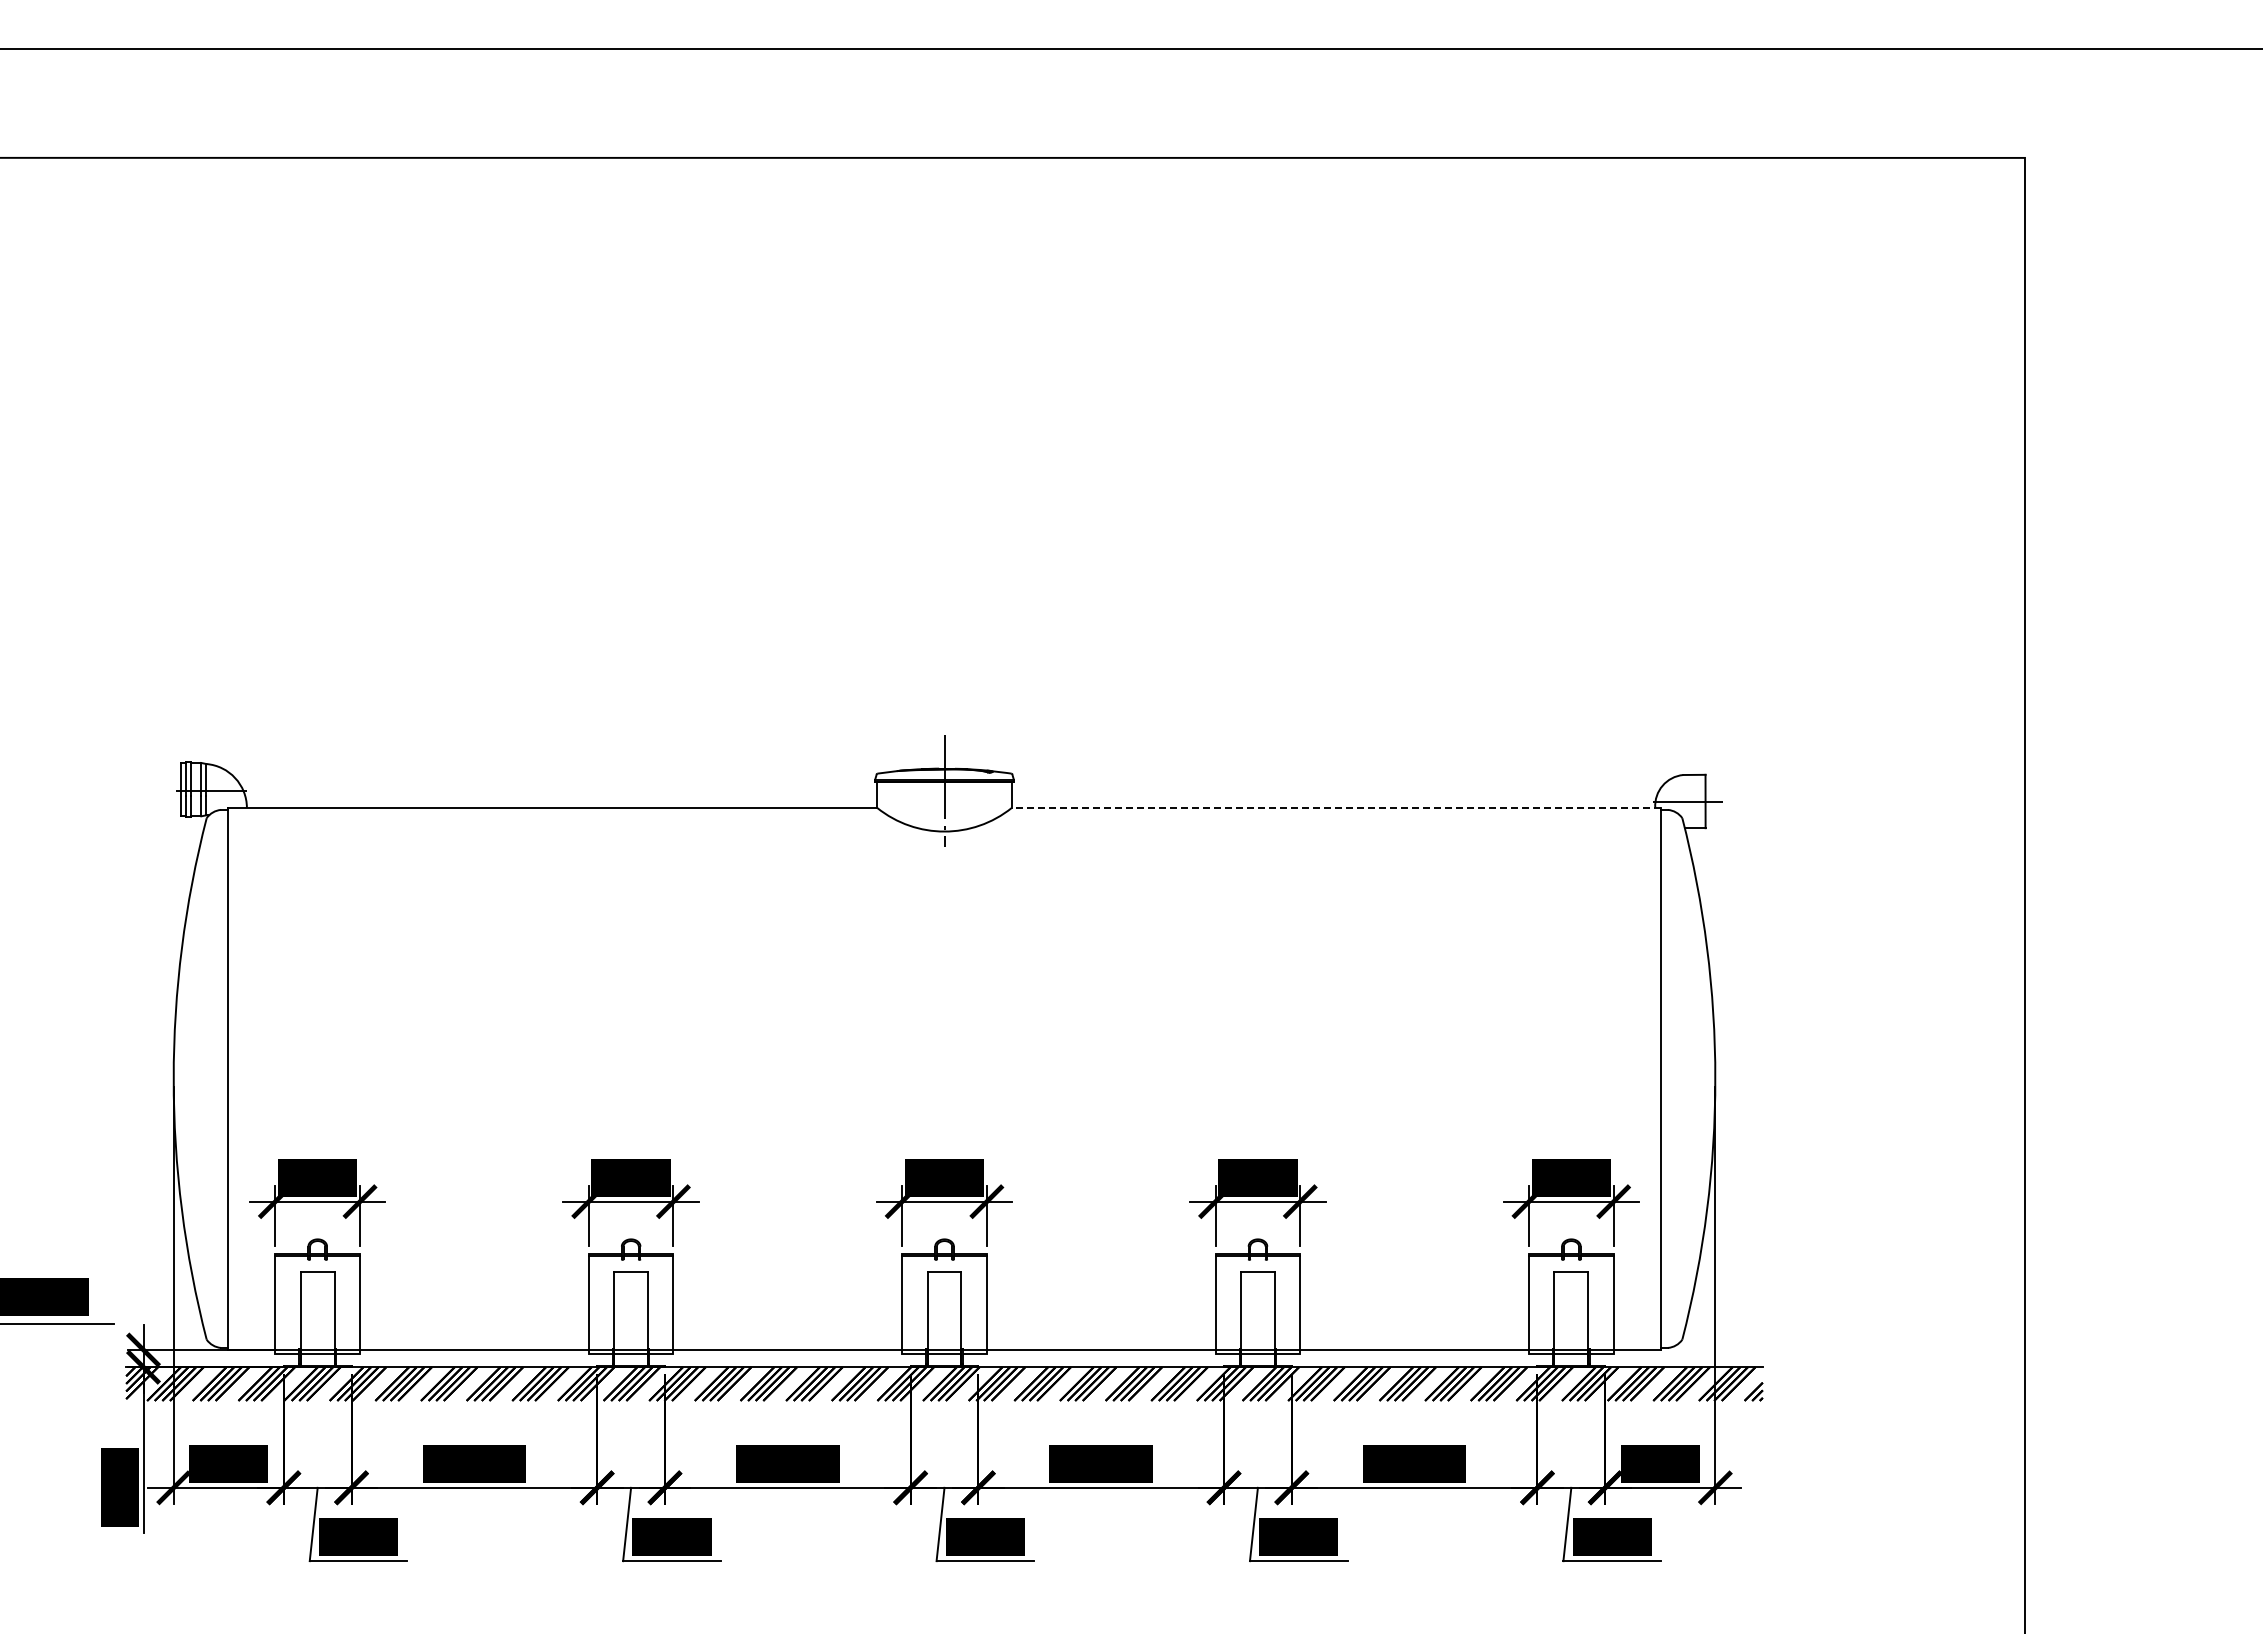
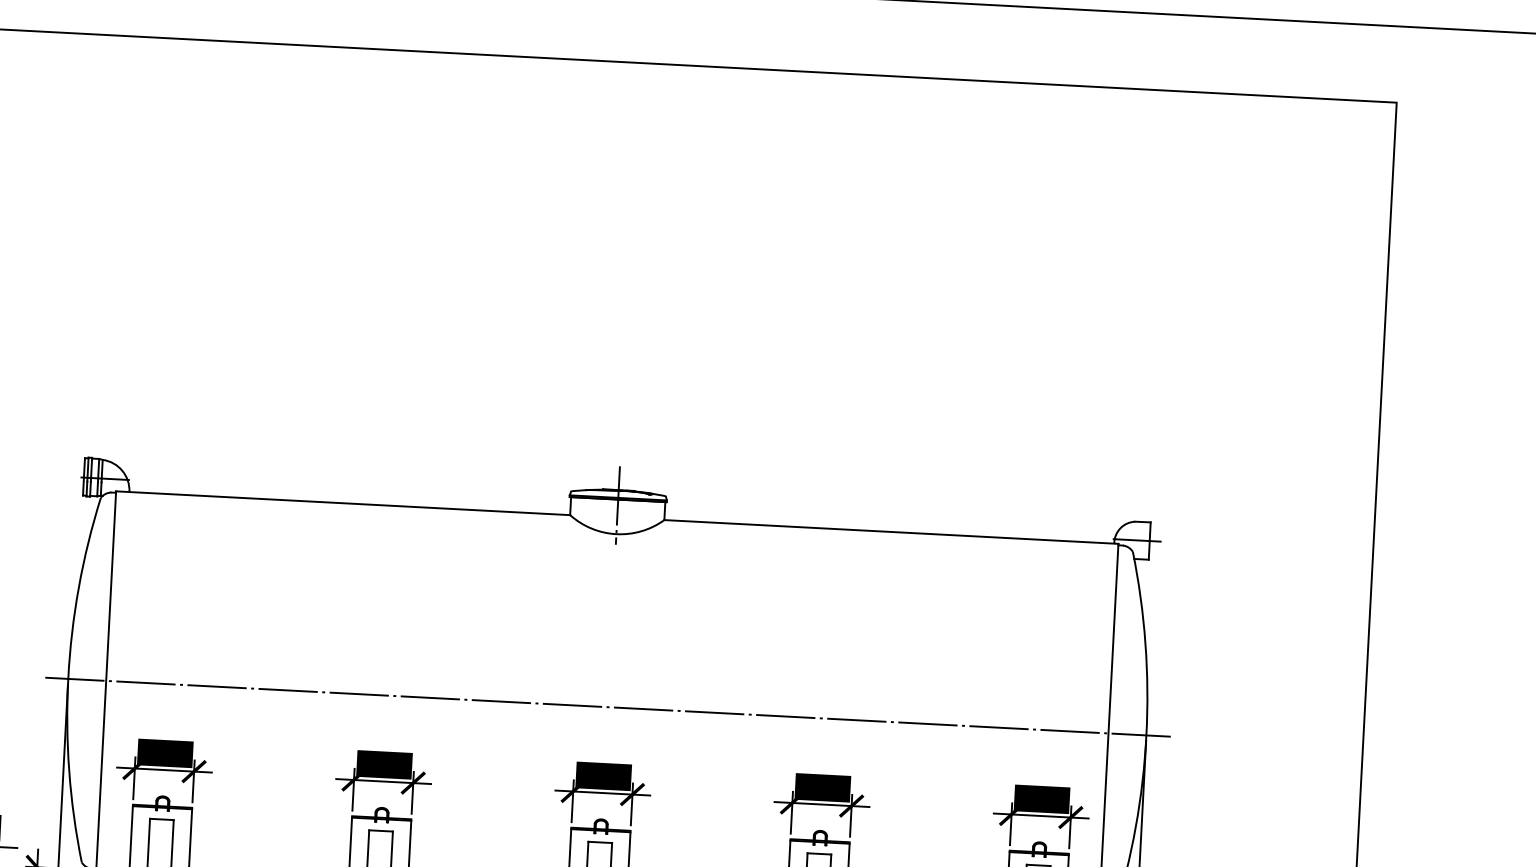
line: (1336, 807) -> (891, 531), dashed -> solid
line: (945, 1078) -> (608, 706), added

